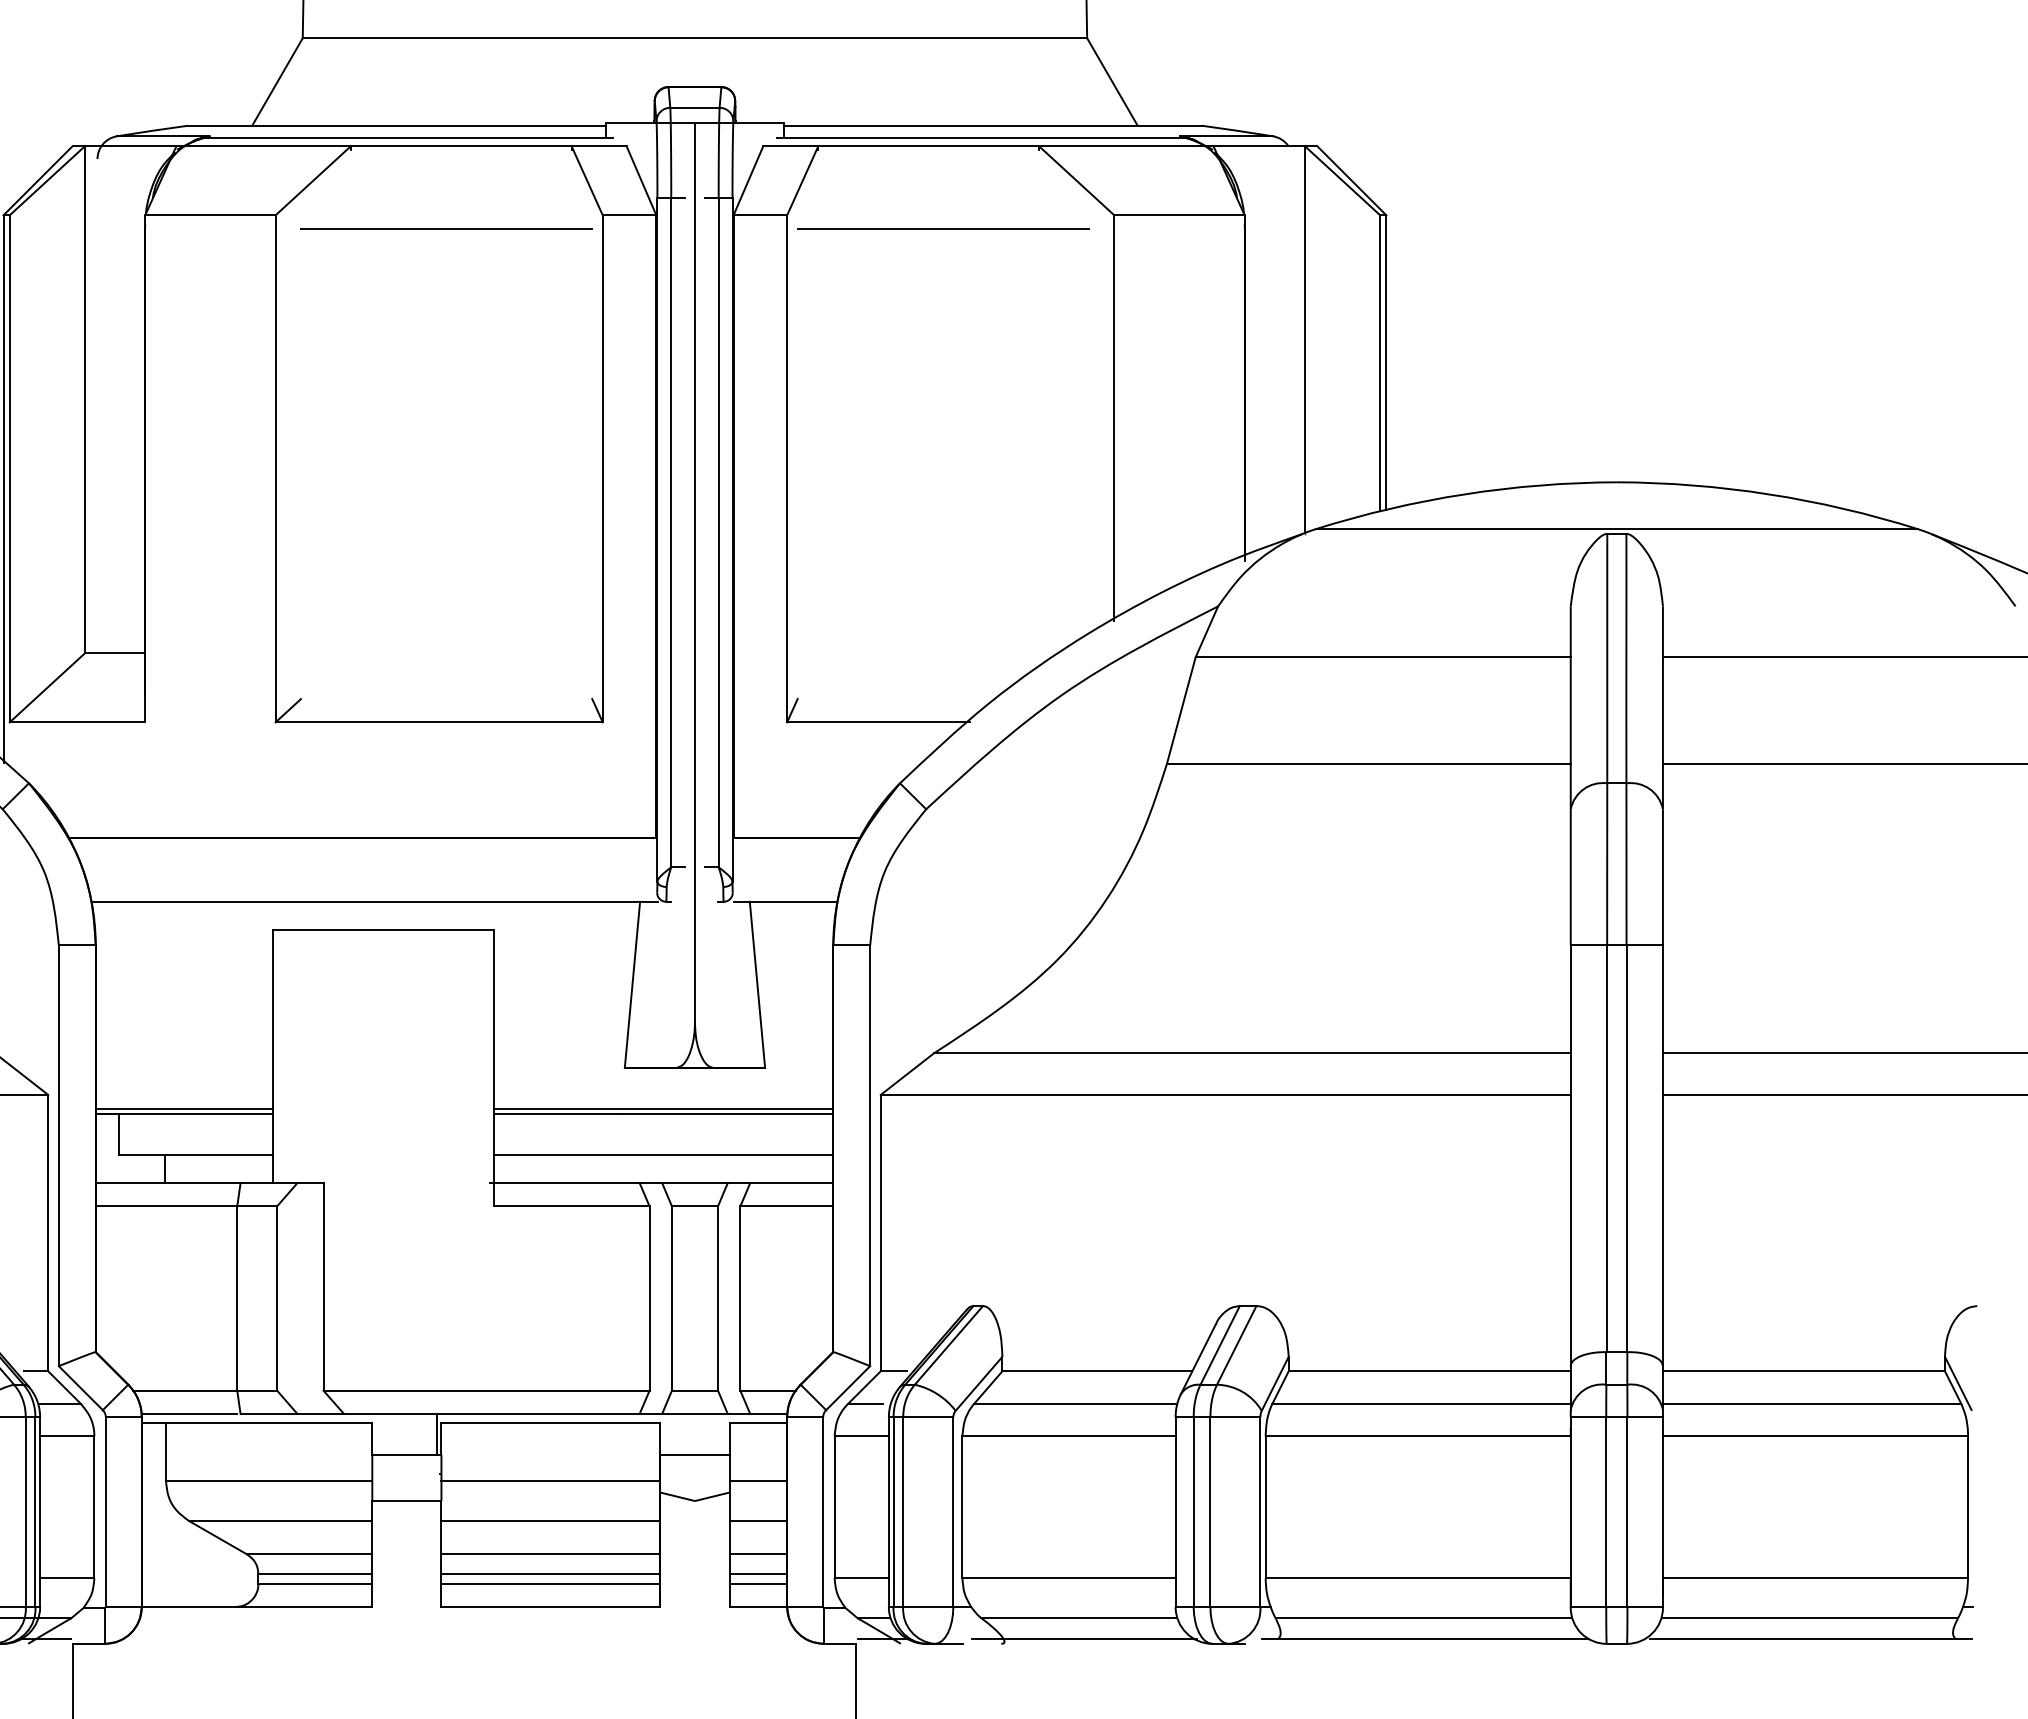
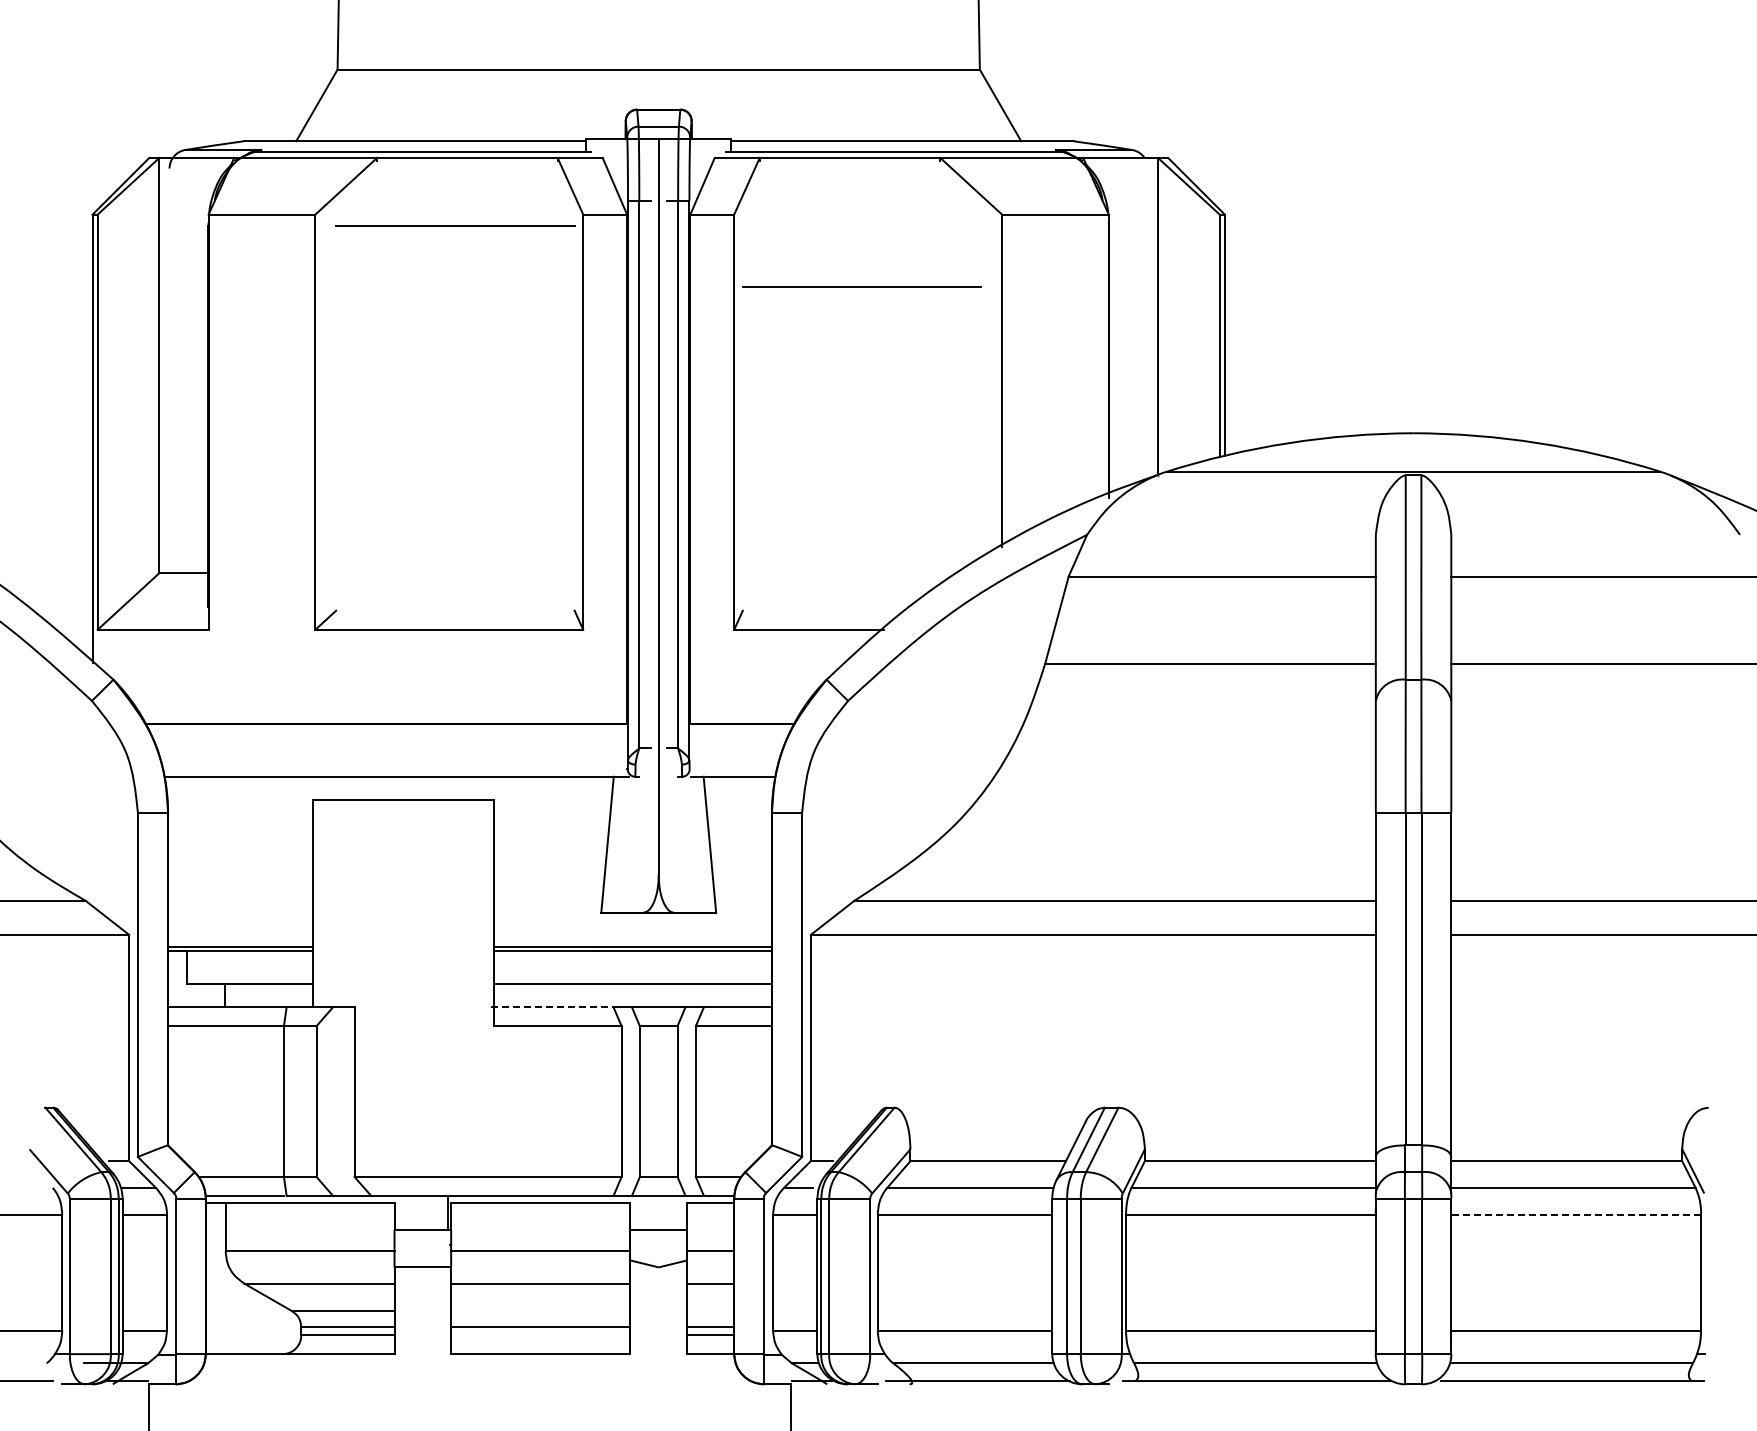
line: (942, 228) -> (861, 286), moved
line: (565, 1183) -> (552, 1007), solid -> dashed
line: (1815, 1436) -> (1576, 1214), solid -> dashed
line: (550, 1554) -> (540, 1311), removed
line: (758, 1554) -> (710, 1311), removed
line: (550, 1584) -> (540, 1335), removed

